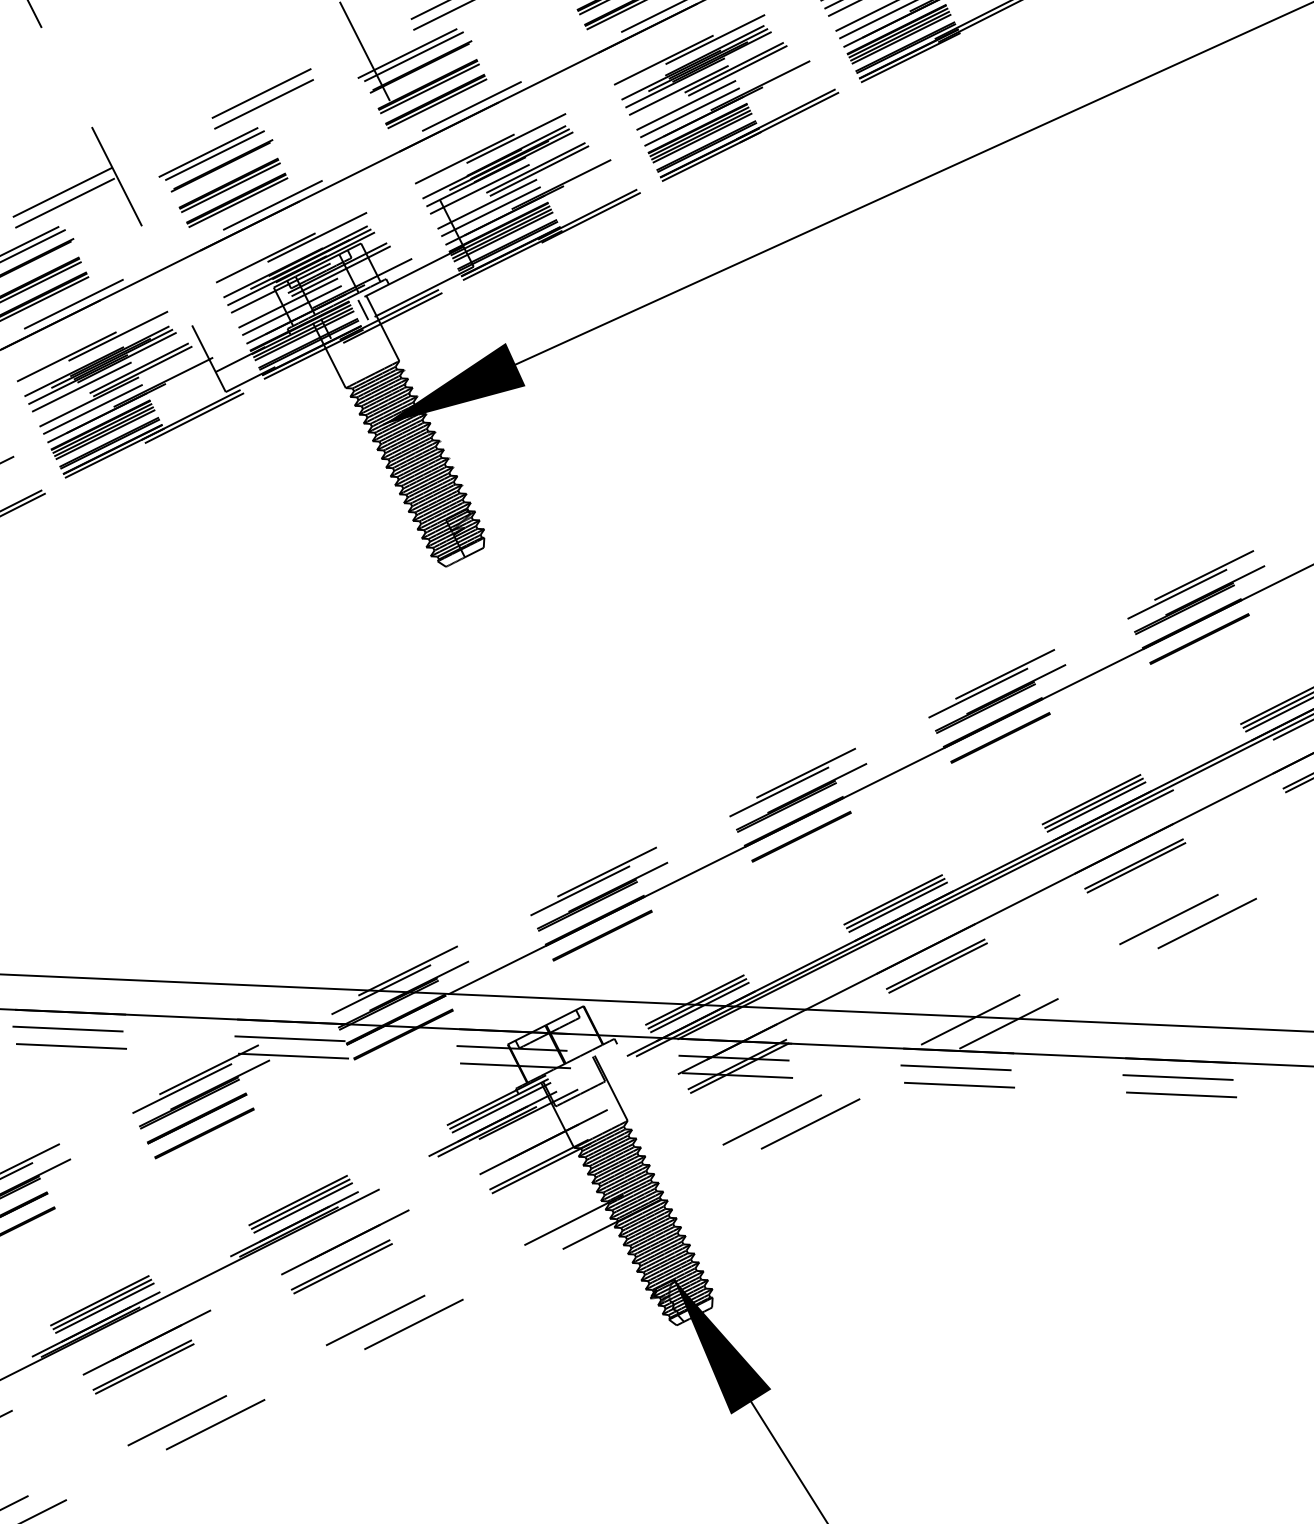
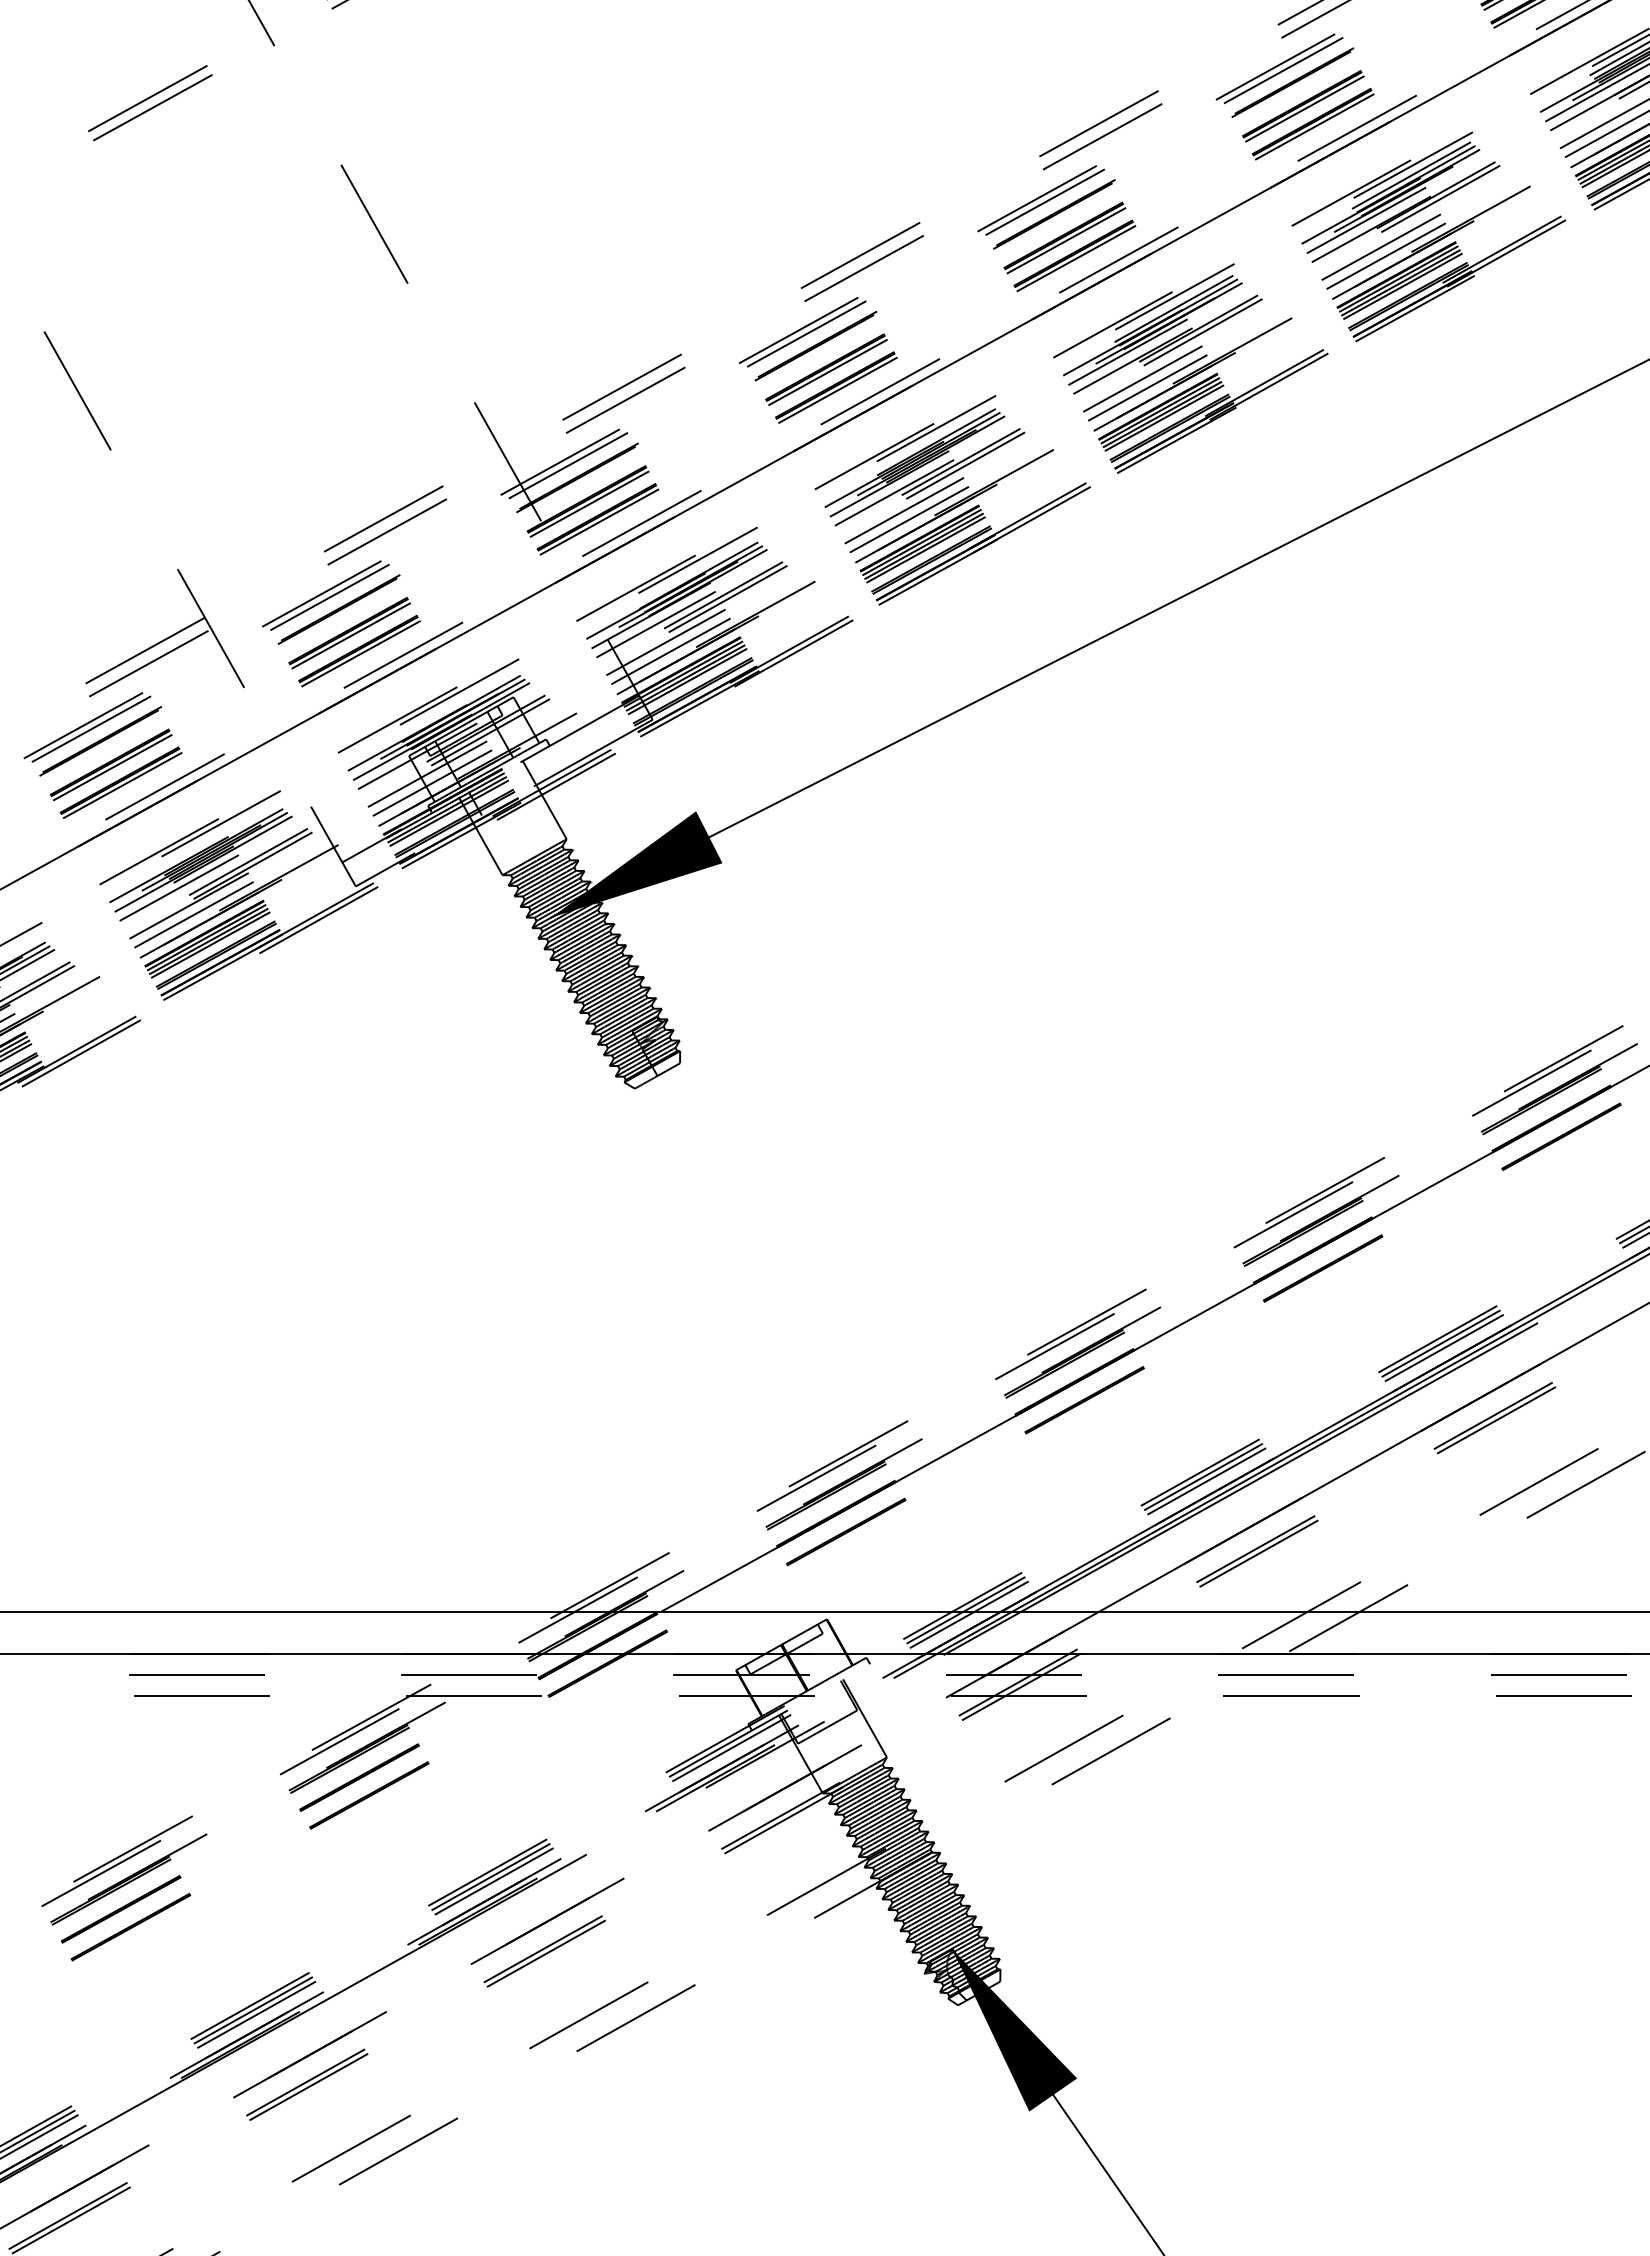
line: (363, 309) -> (519, 778), removed

